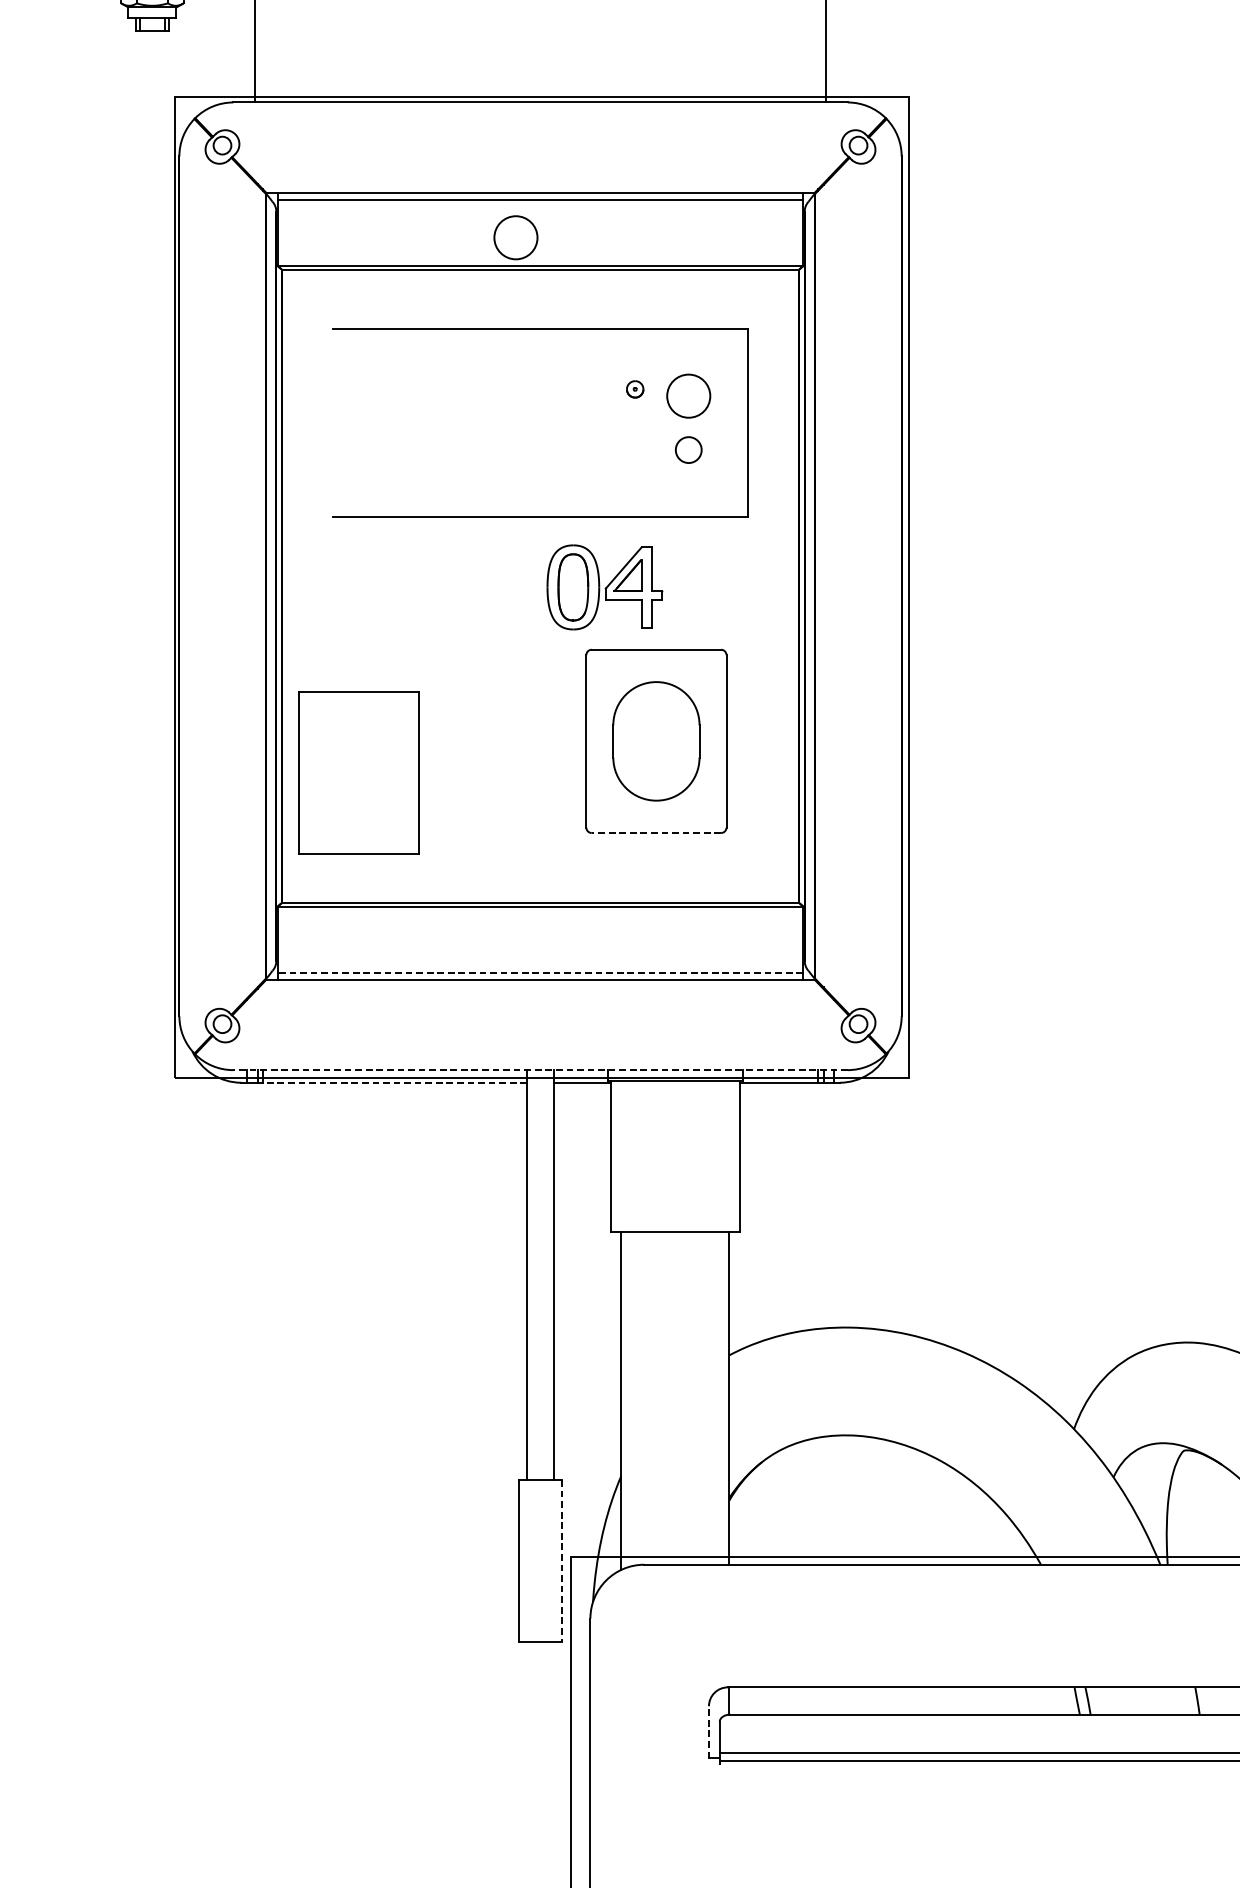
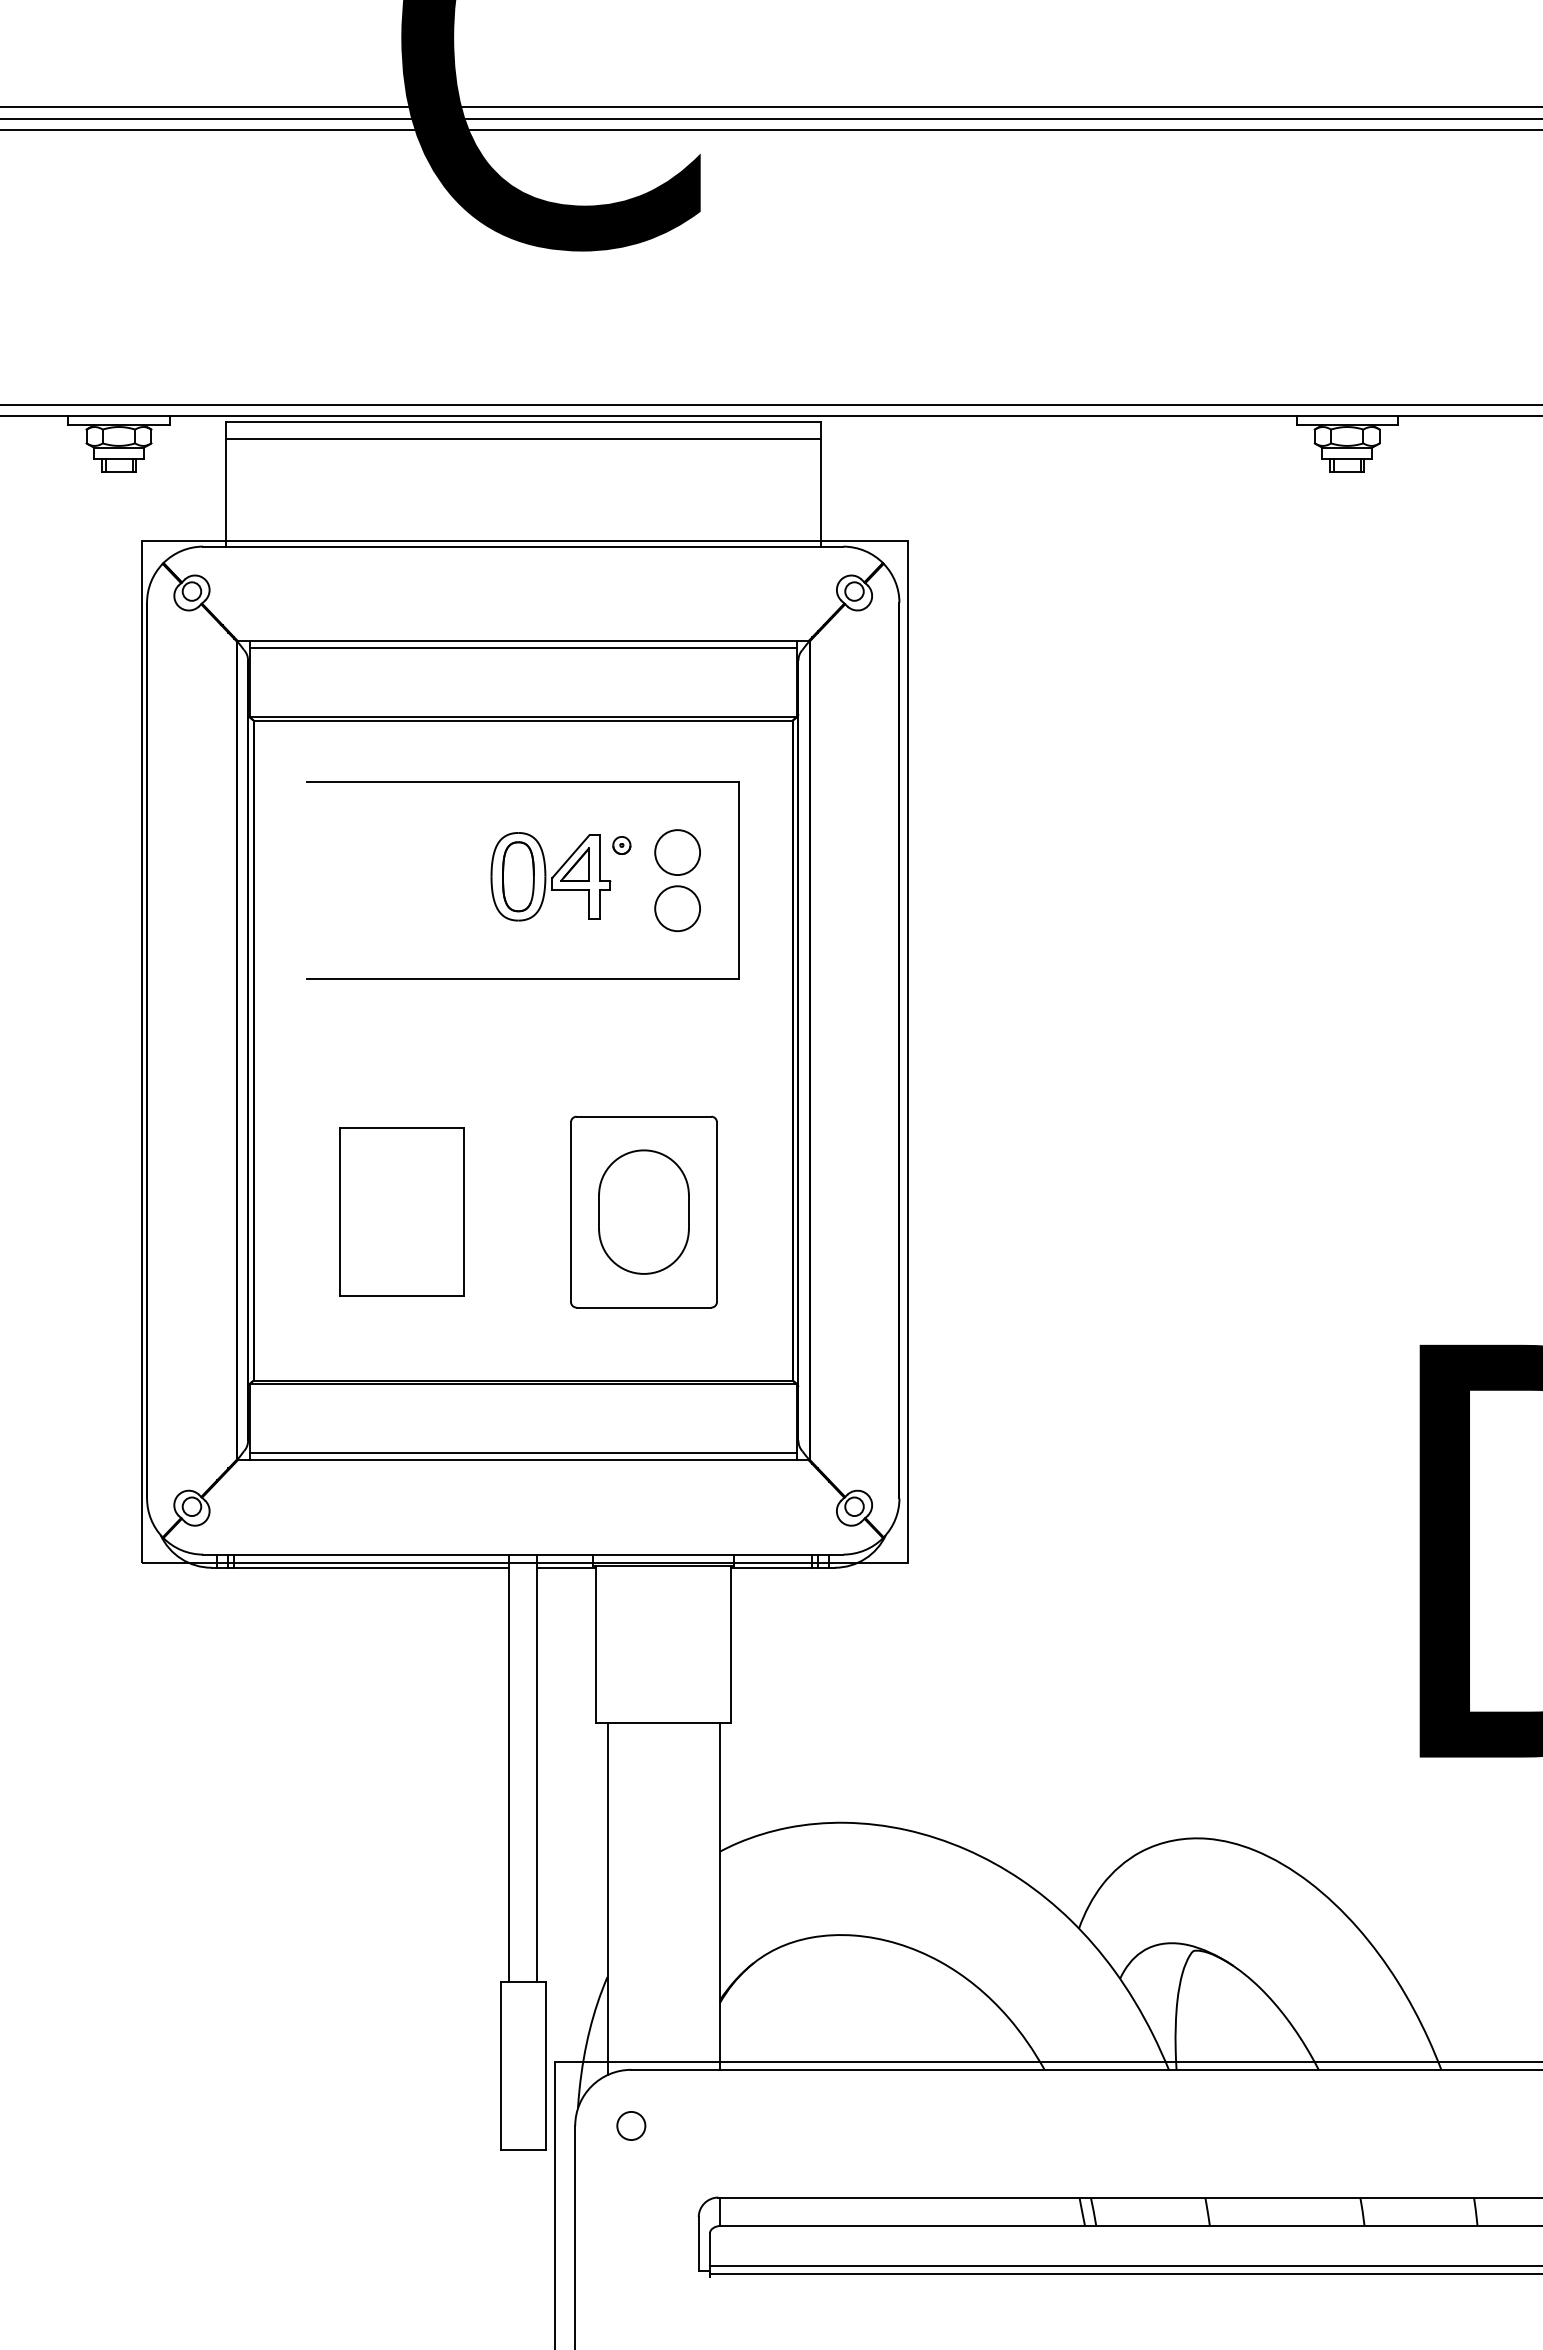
circle: (515, 237) -> (497, 687), removed
circle: (688, 449) -> (677, 908), size x1.67
part: (604, 587) -> (550, 876), moved
part: (358, 772) -> (401, 1211), moved
line: (655, 832) -> (643, 1307), dashed -> solid
line: (540, 973) -> (523, 1453), dashed -> solid
line: (539, 1070) -> (522, 1554), dashed -> solid
line: (394, 1082) -> (371, 1567), dashed -> solid
line: (561, 1561) -> (545, 2066), dashed -> solid
circle: (644, 1618) -> (631, 2125), added
line: (708, 1731) -> (698, 2243), dashed -> solid

